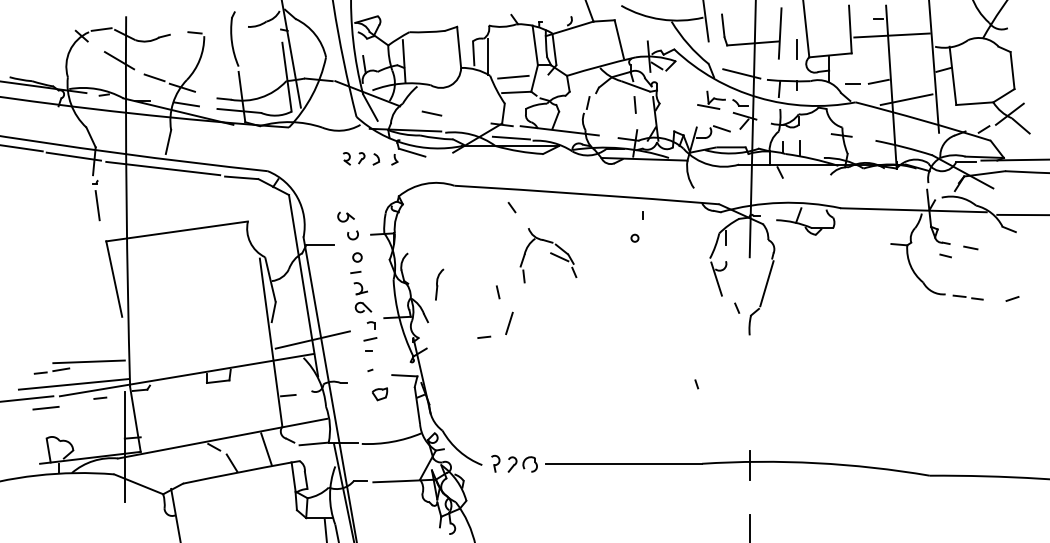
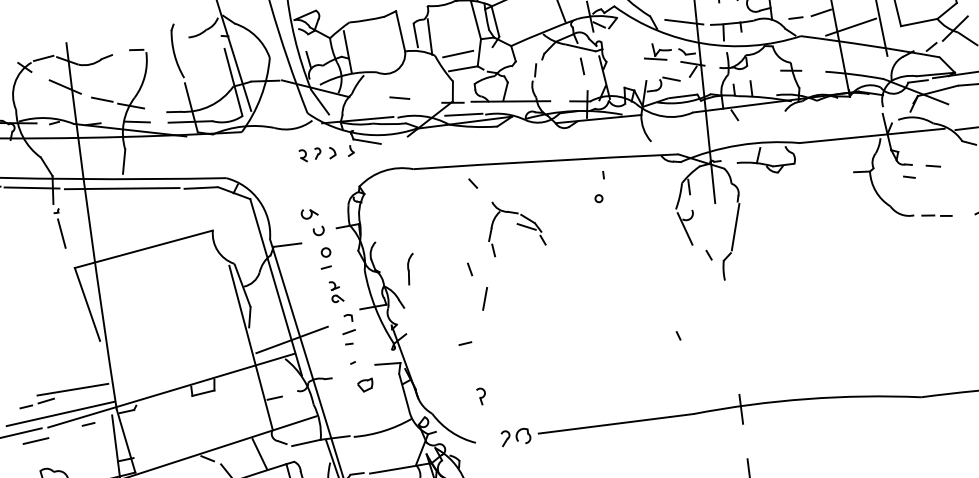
line: (431, 113) -> (399, 98), moved
part: (362, 297) -> (336, 291), size x0.7
line: (484, 336) -> (465, 342), moved
part: (495, 463) -> (481, 396), moved

